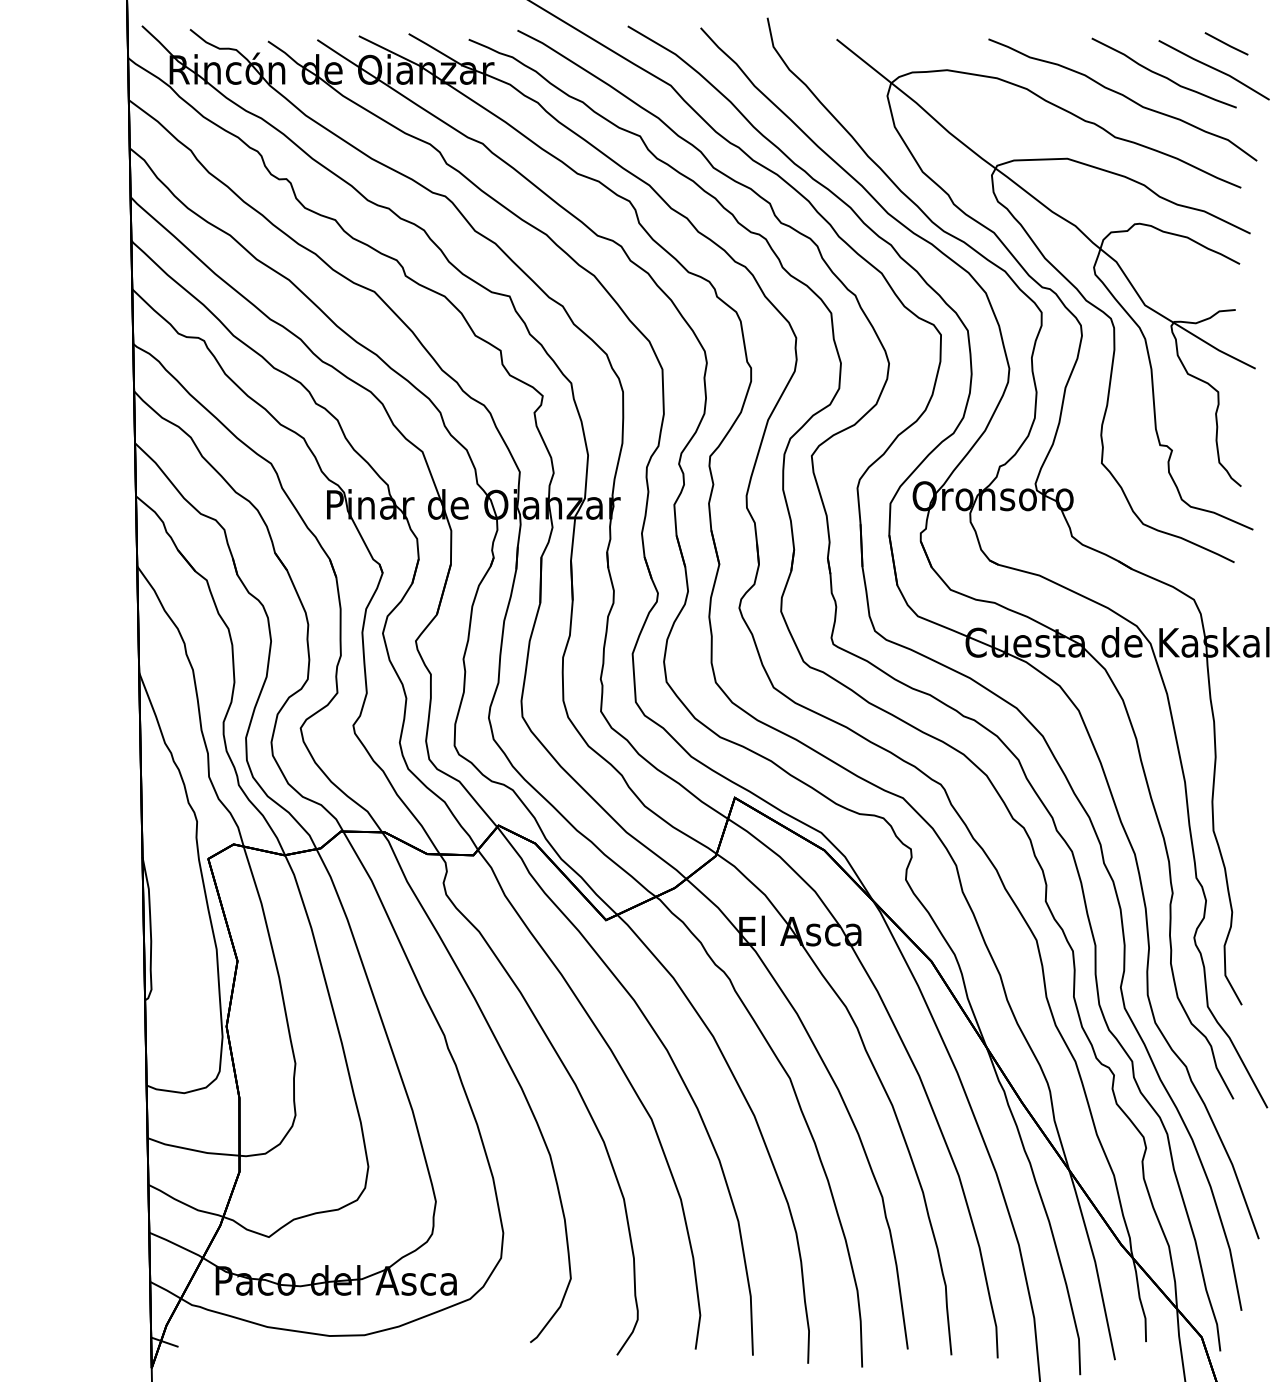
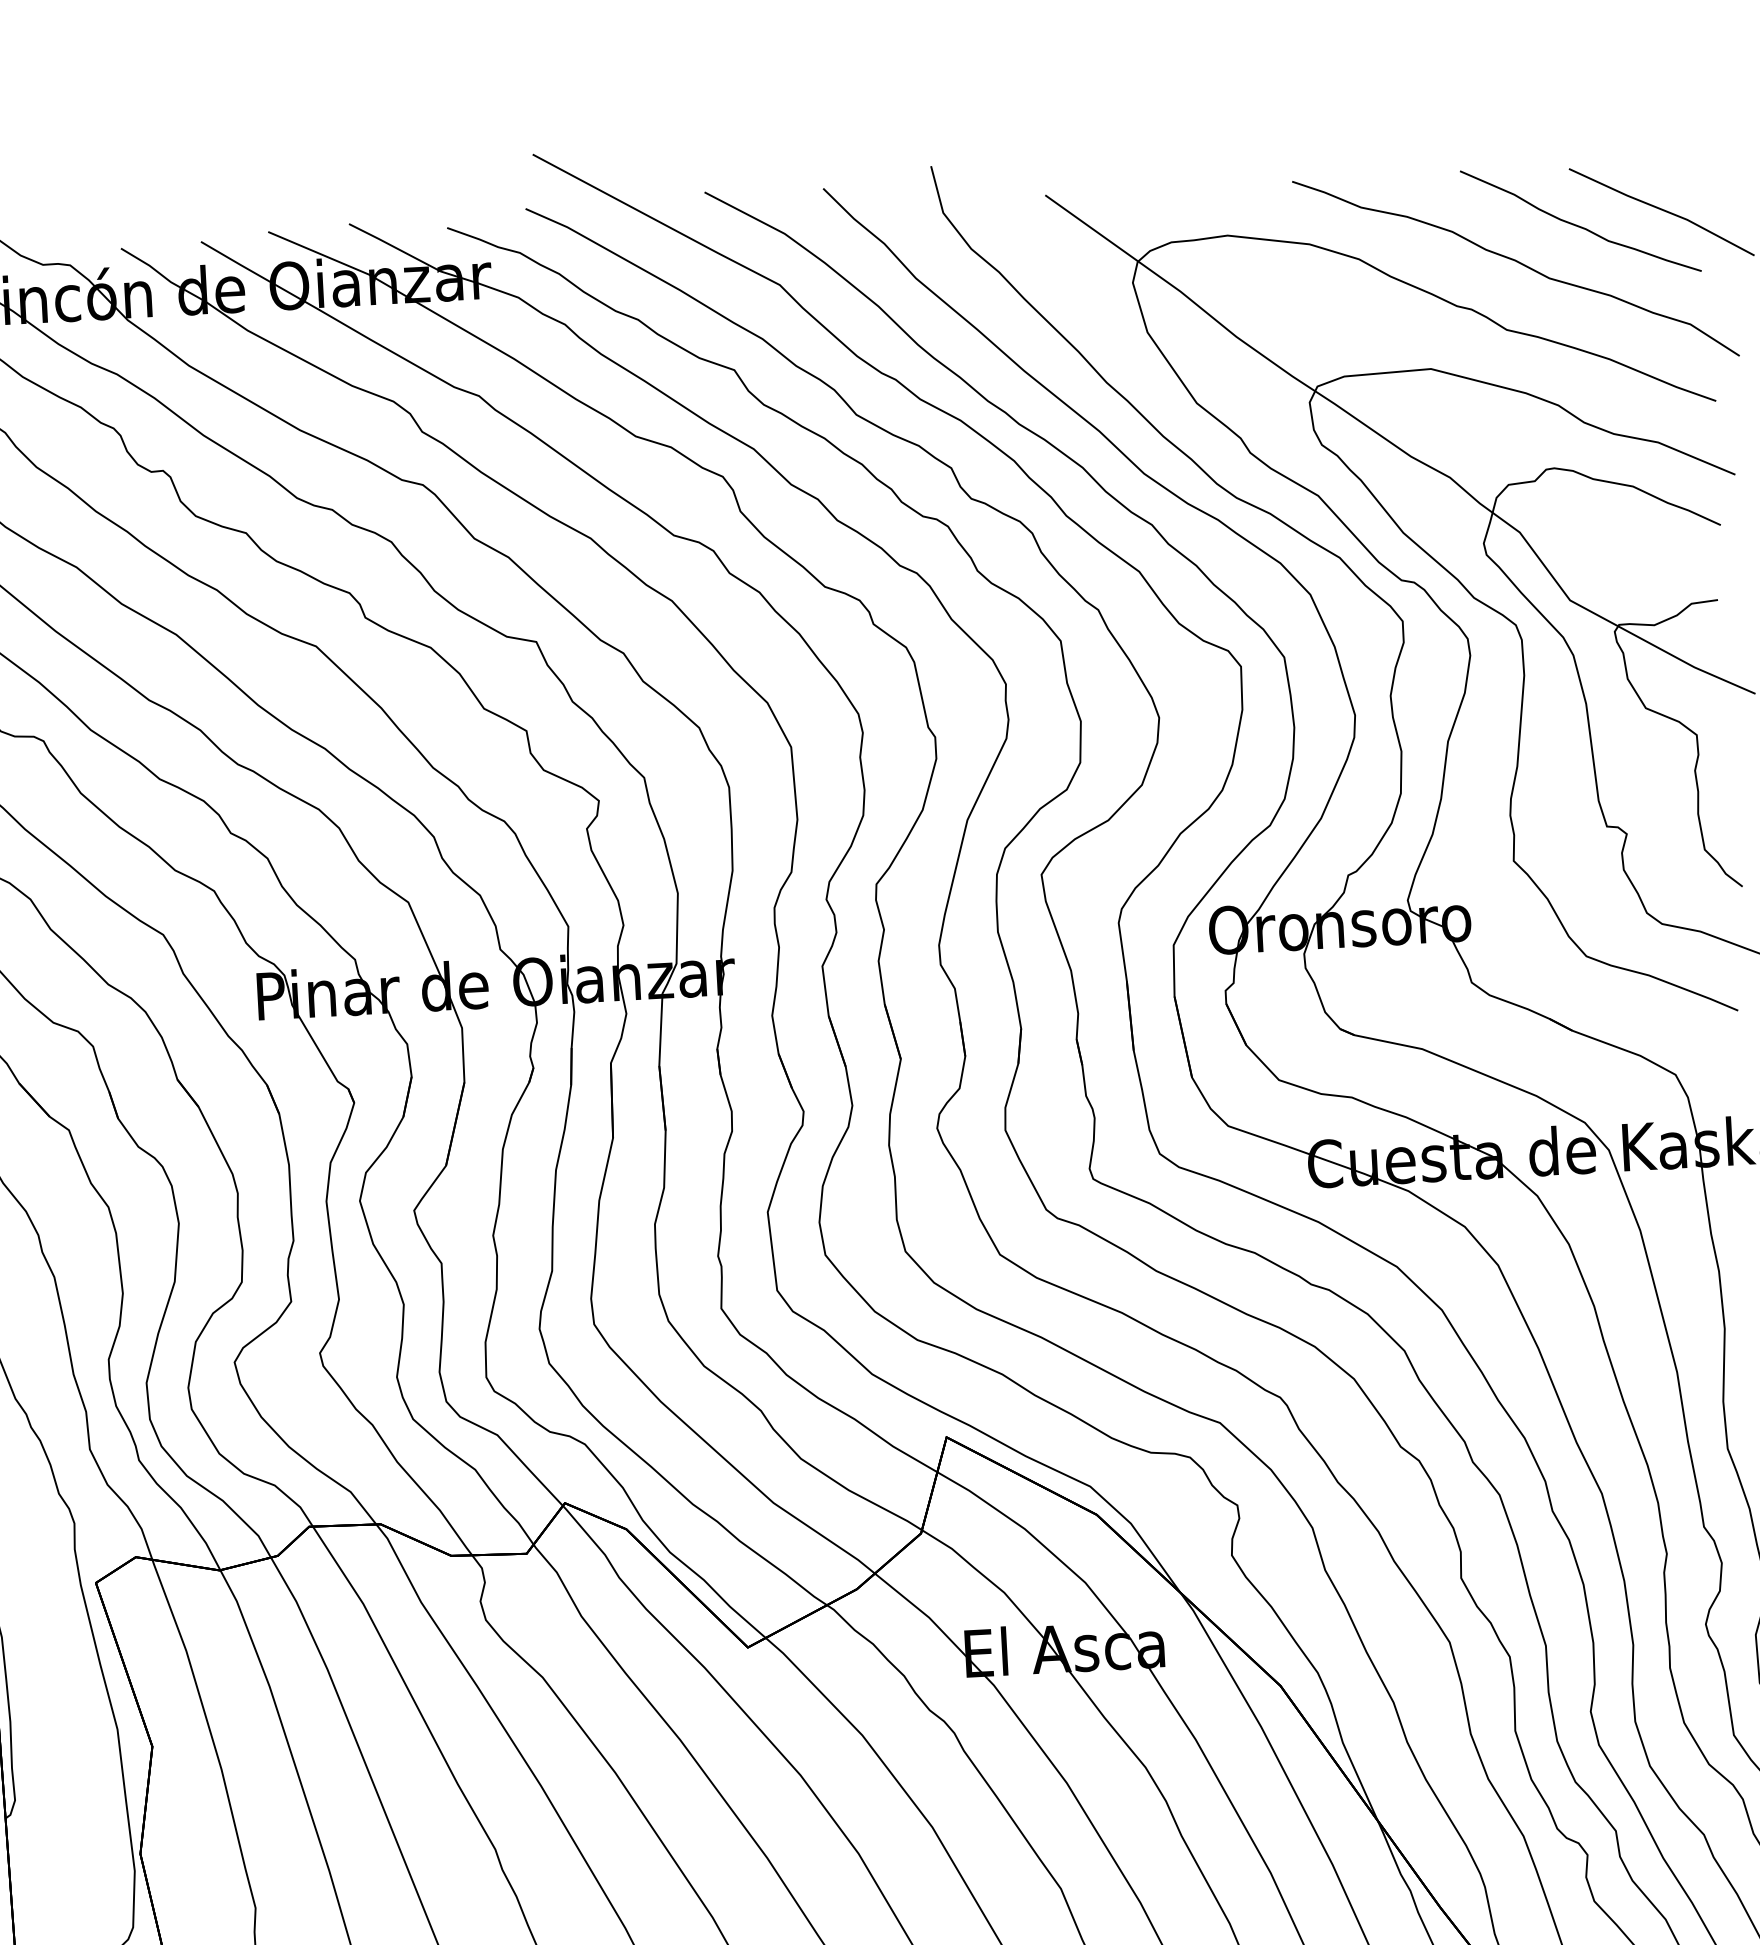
line: (1226, 43) -> (1679, 167), removed

